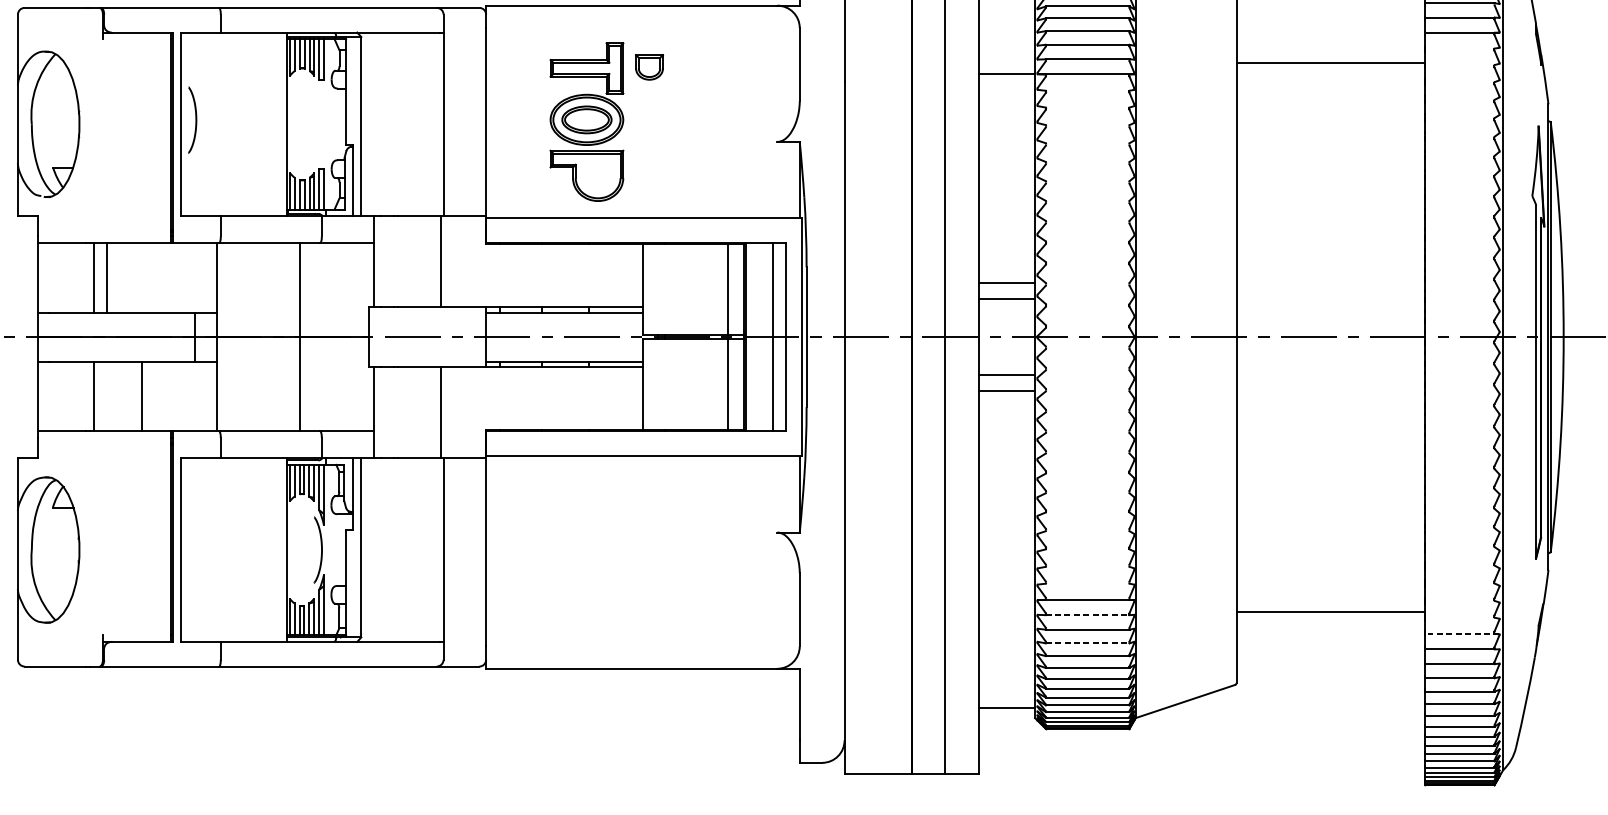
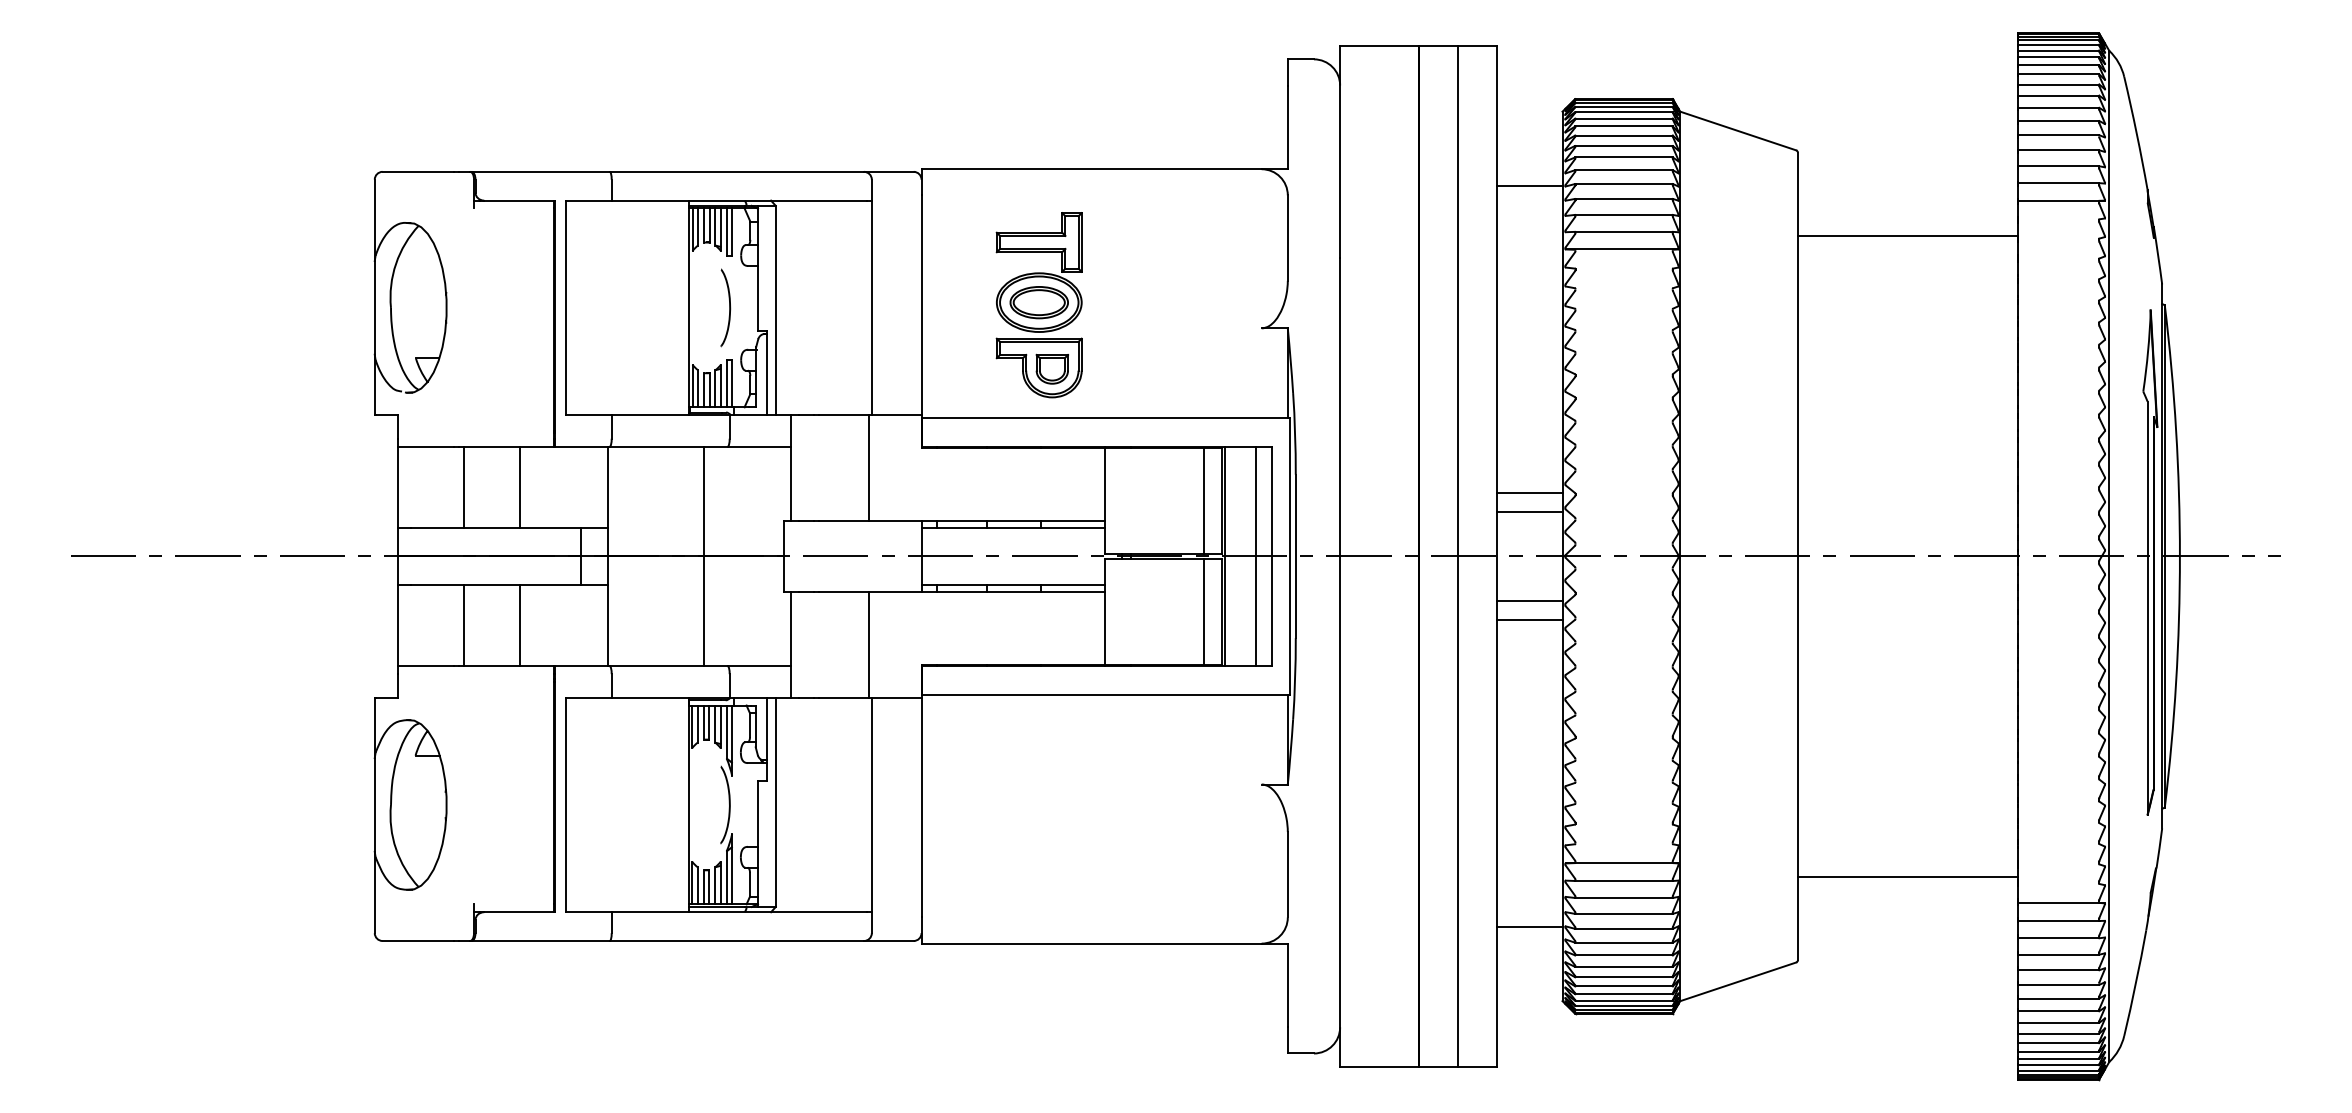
part: (648, 66) -> (1051, 368), moved
line: (1006, 74) -> (1529, 186), moved
curve: (195, 119) -> (729, 307), moved
line: (106, 277) -> (519, 486), moved
line: (1088, 614) -> (1624, 880), dashed -> solid
line: (1462, 634) -> (2061, 903), dashed -> solid
line: (1088, 642) -> (1624, 913), dashed -> solid
line: (1006, 708) -> (1529, 926), moved

